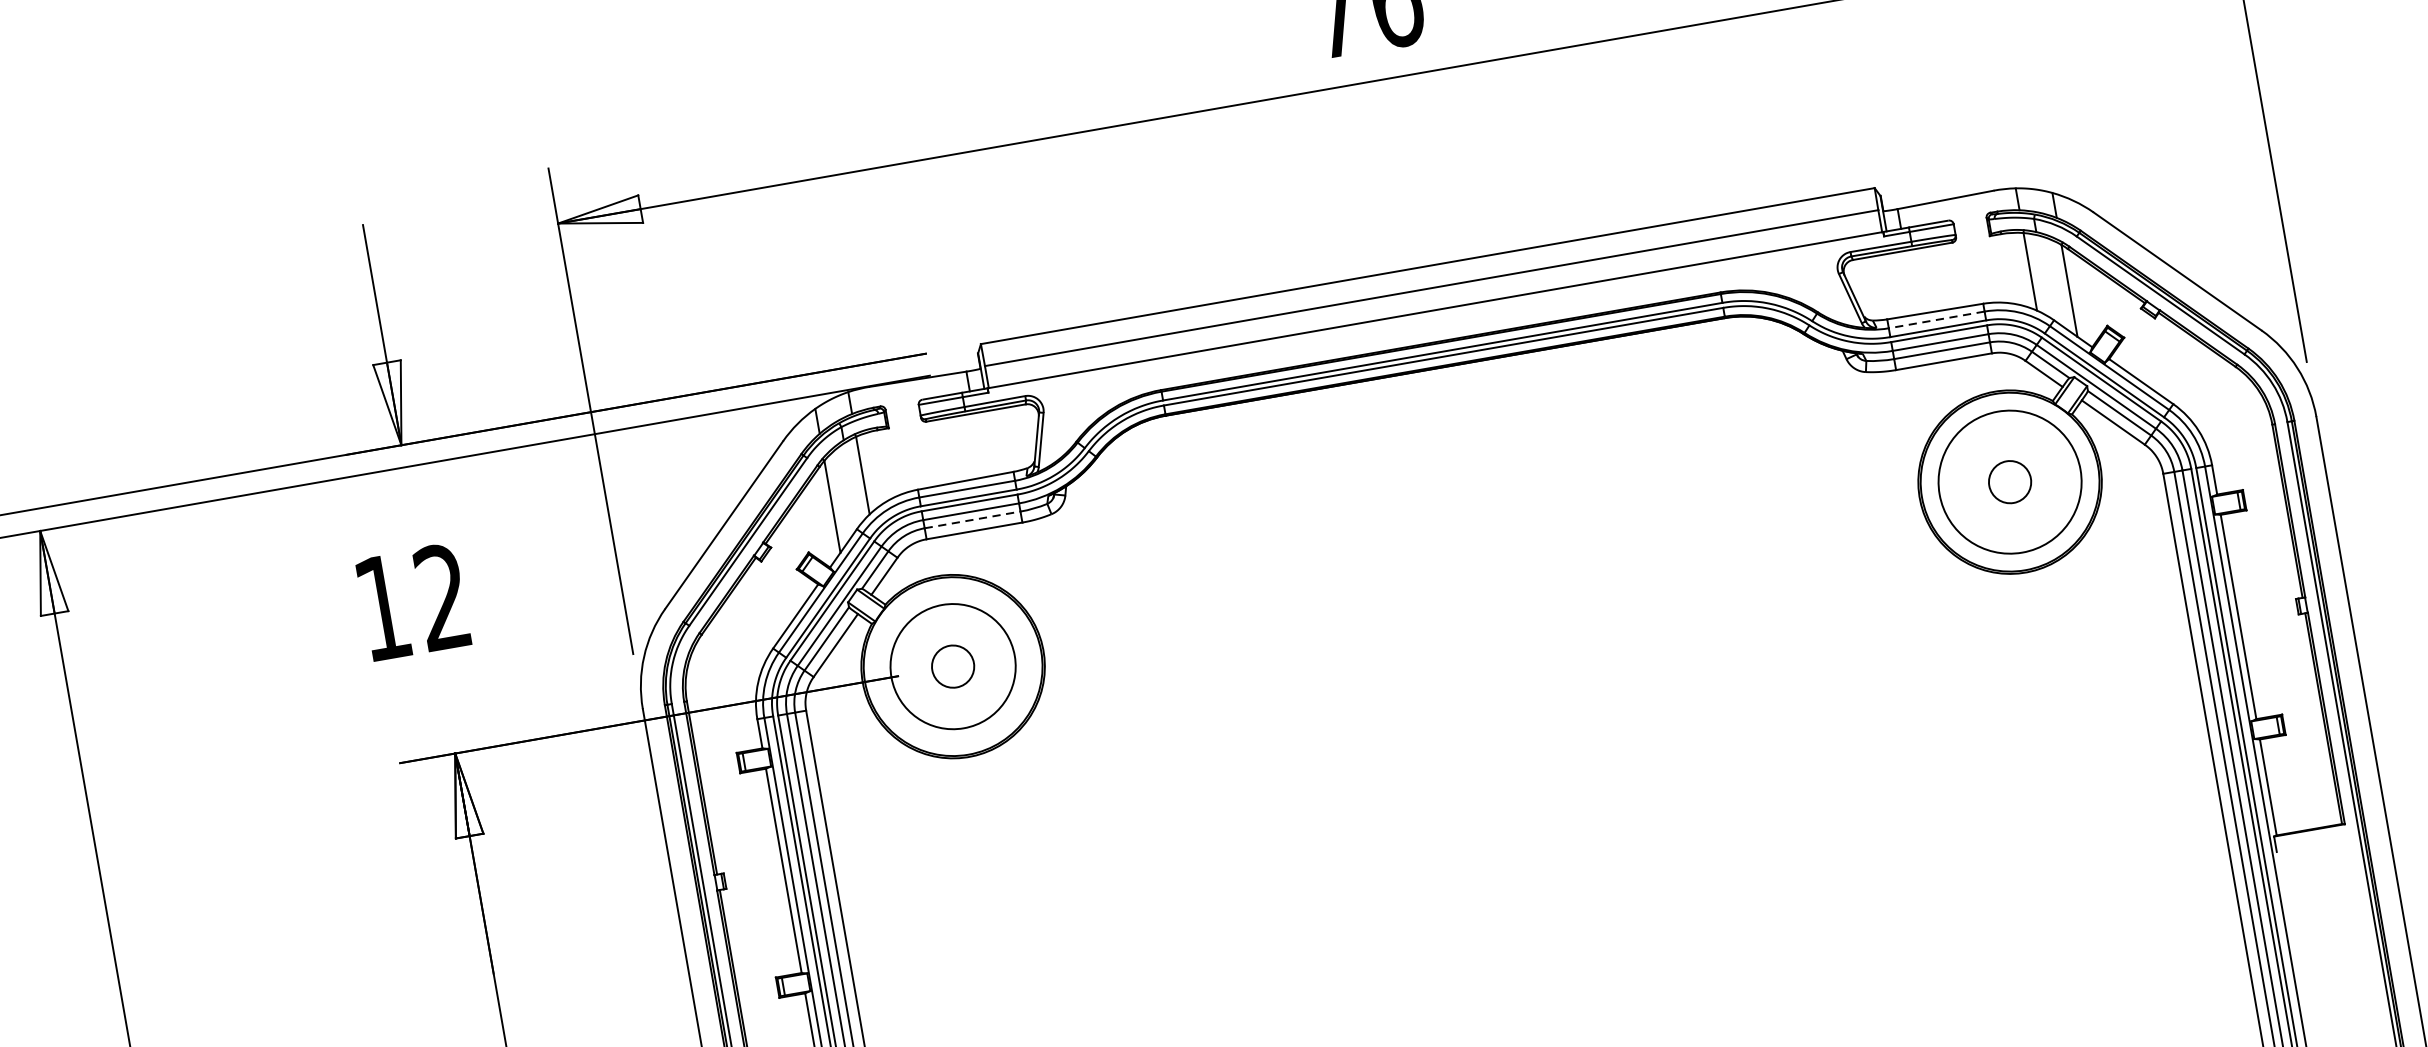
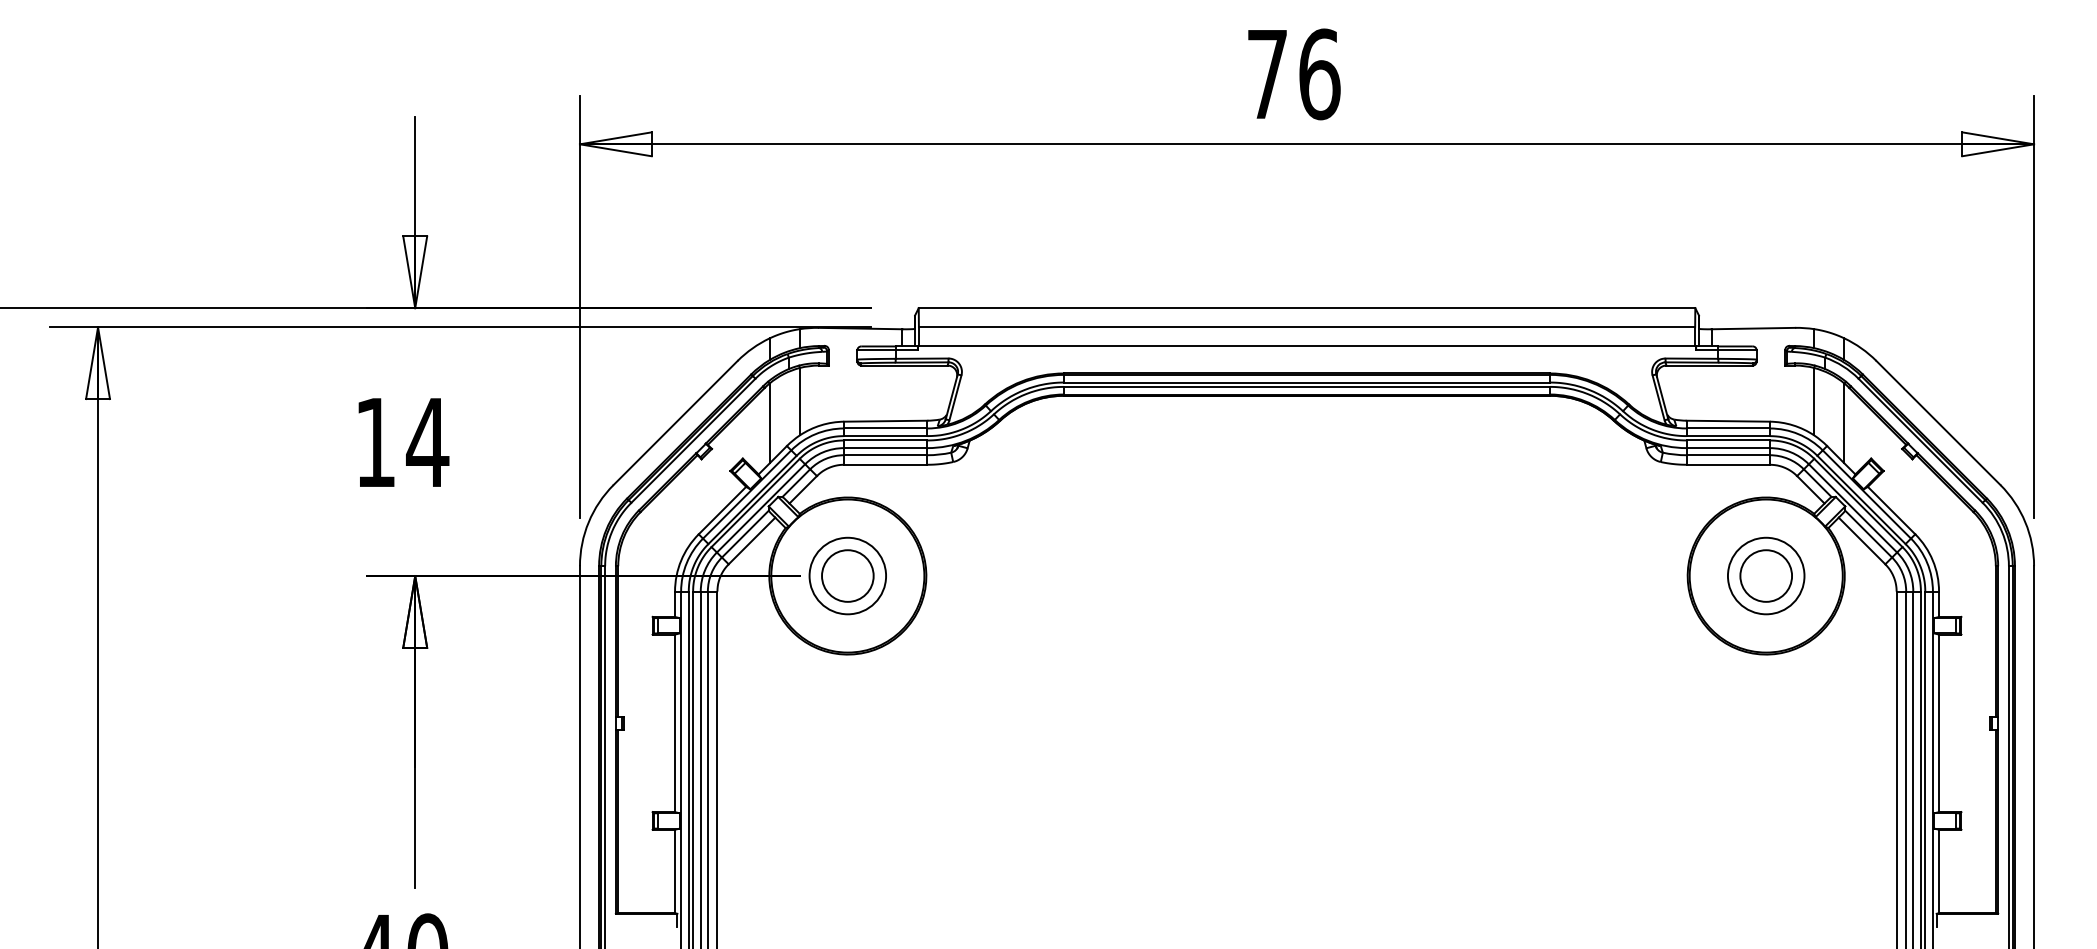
line: (1937, 319) -> (1728, 428), dashed -> solid
circle: (2009, 481) -> (1765, 575), size x0.62
circle: (2010, 481) -> (1766, 575), size x1.43
line: (972, 520) -> (885, 455), dashed -> solid
text: (442, 596) -> (427, 441), 12 -> 14
circle: (952, 666) -> (847, 575), size x0.71
circle: (952, 666) -> (847, 575), size x1.43

